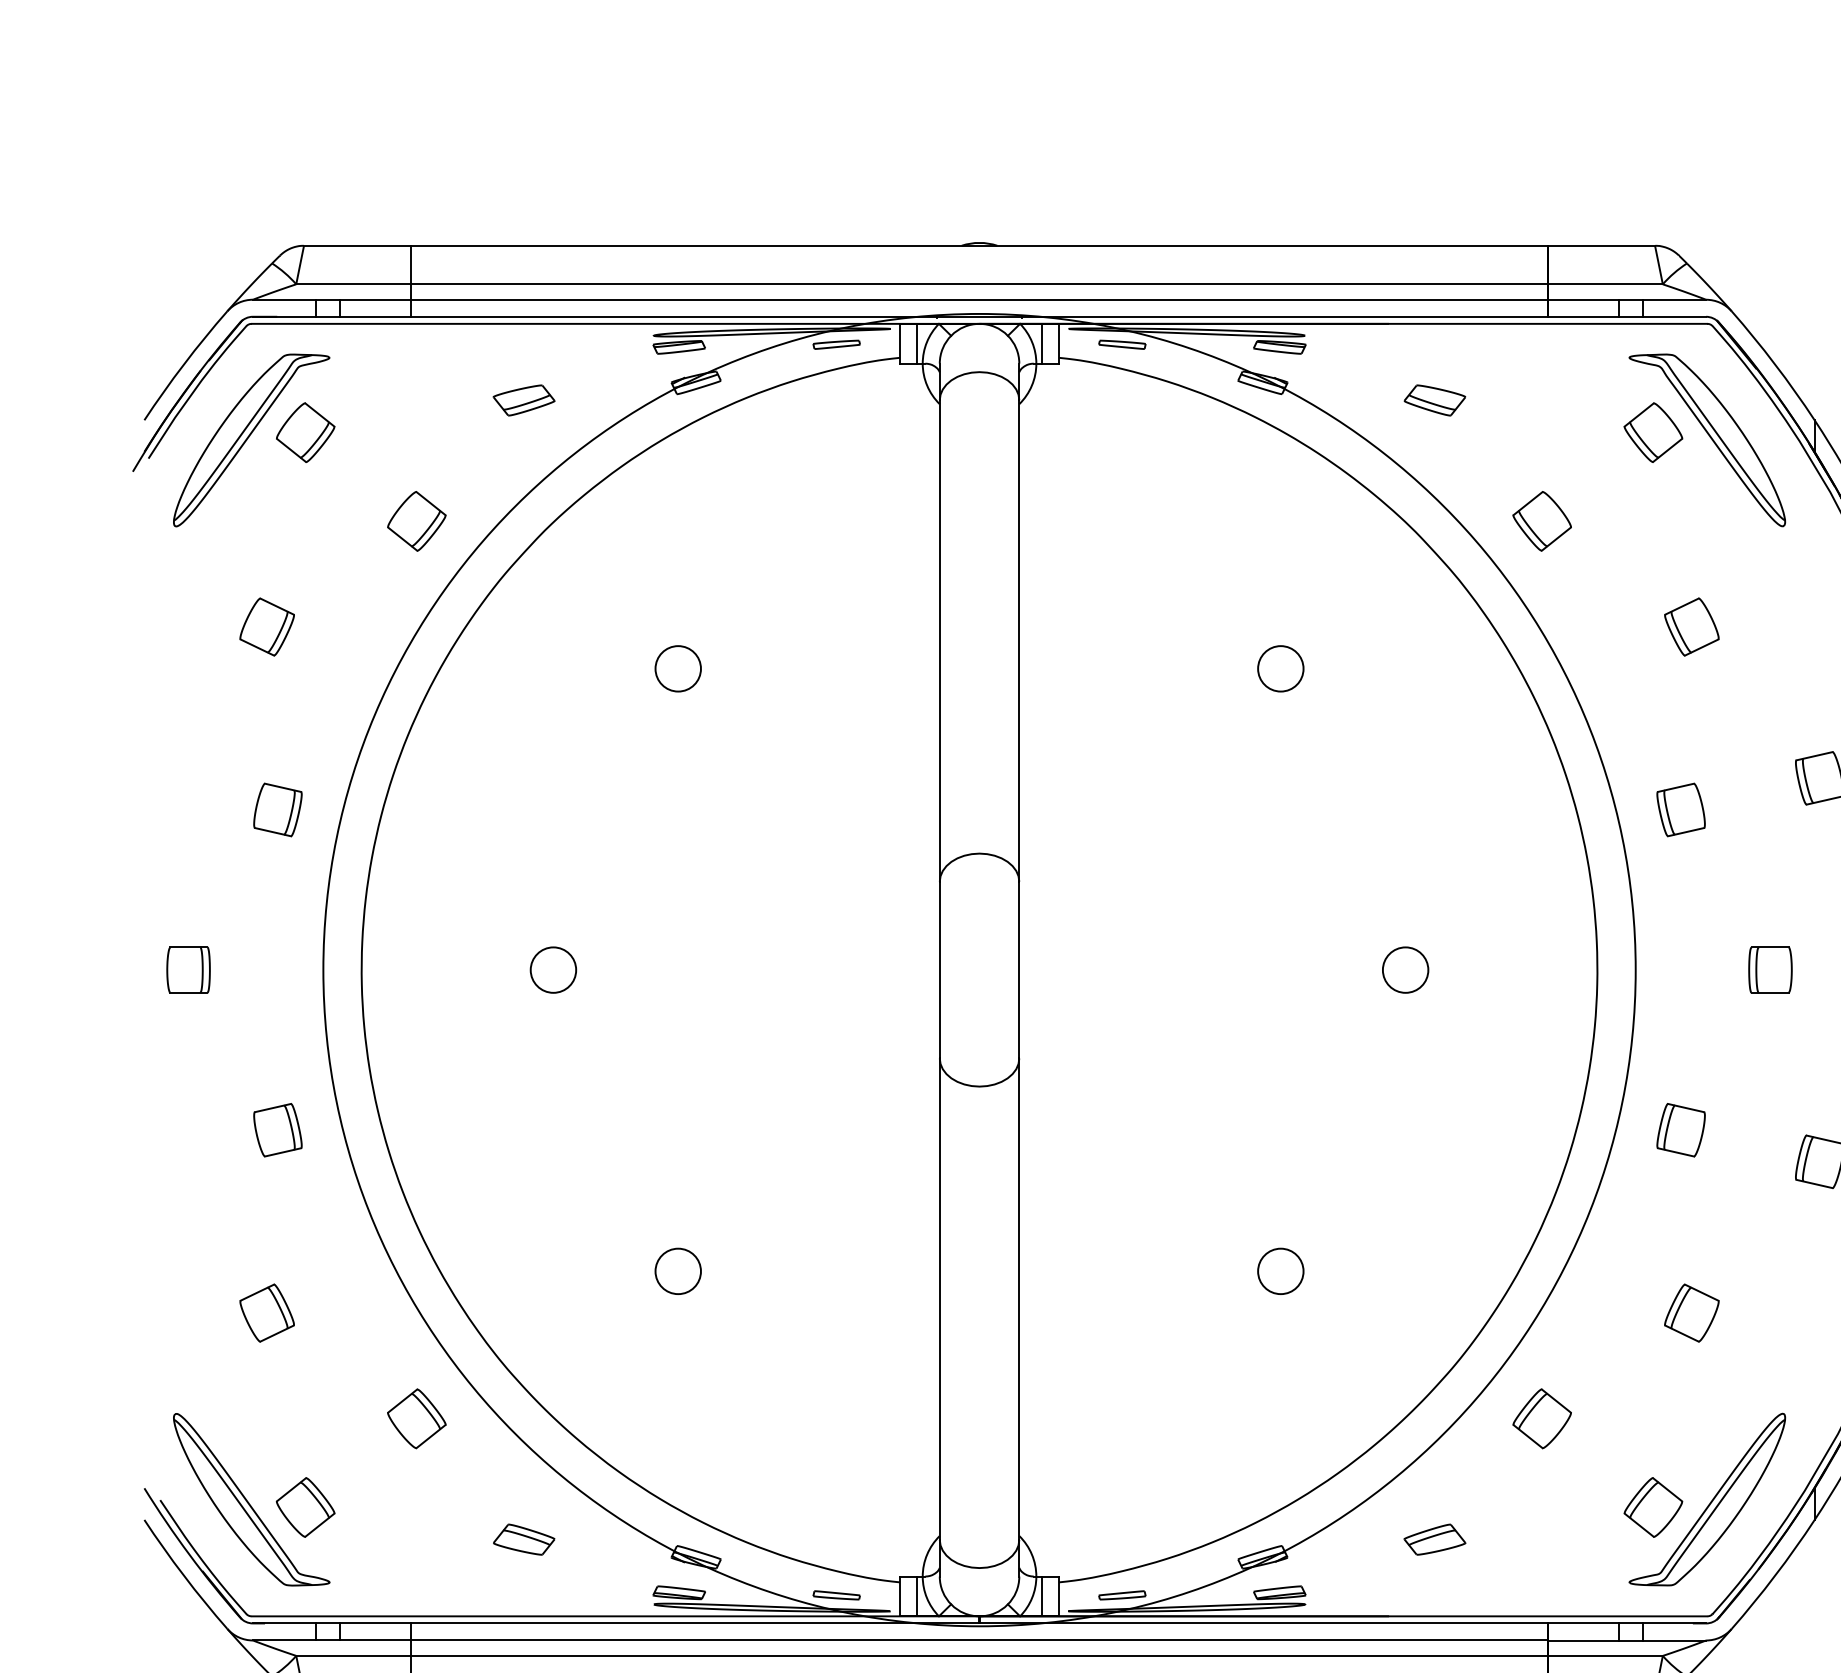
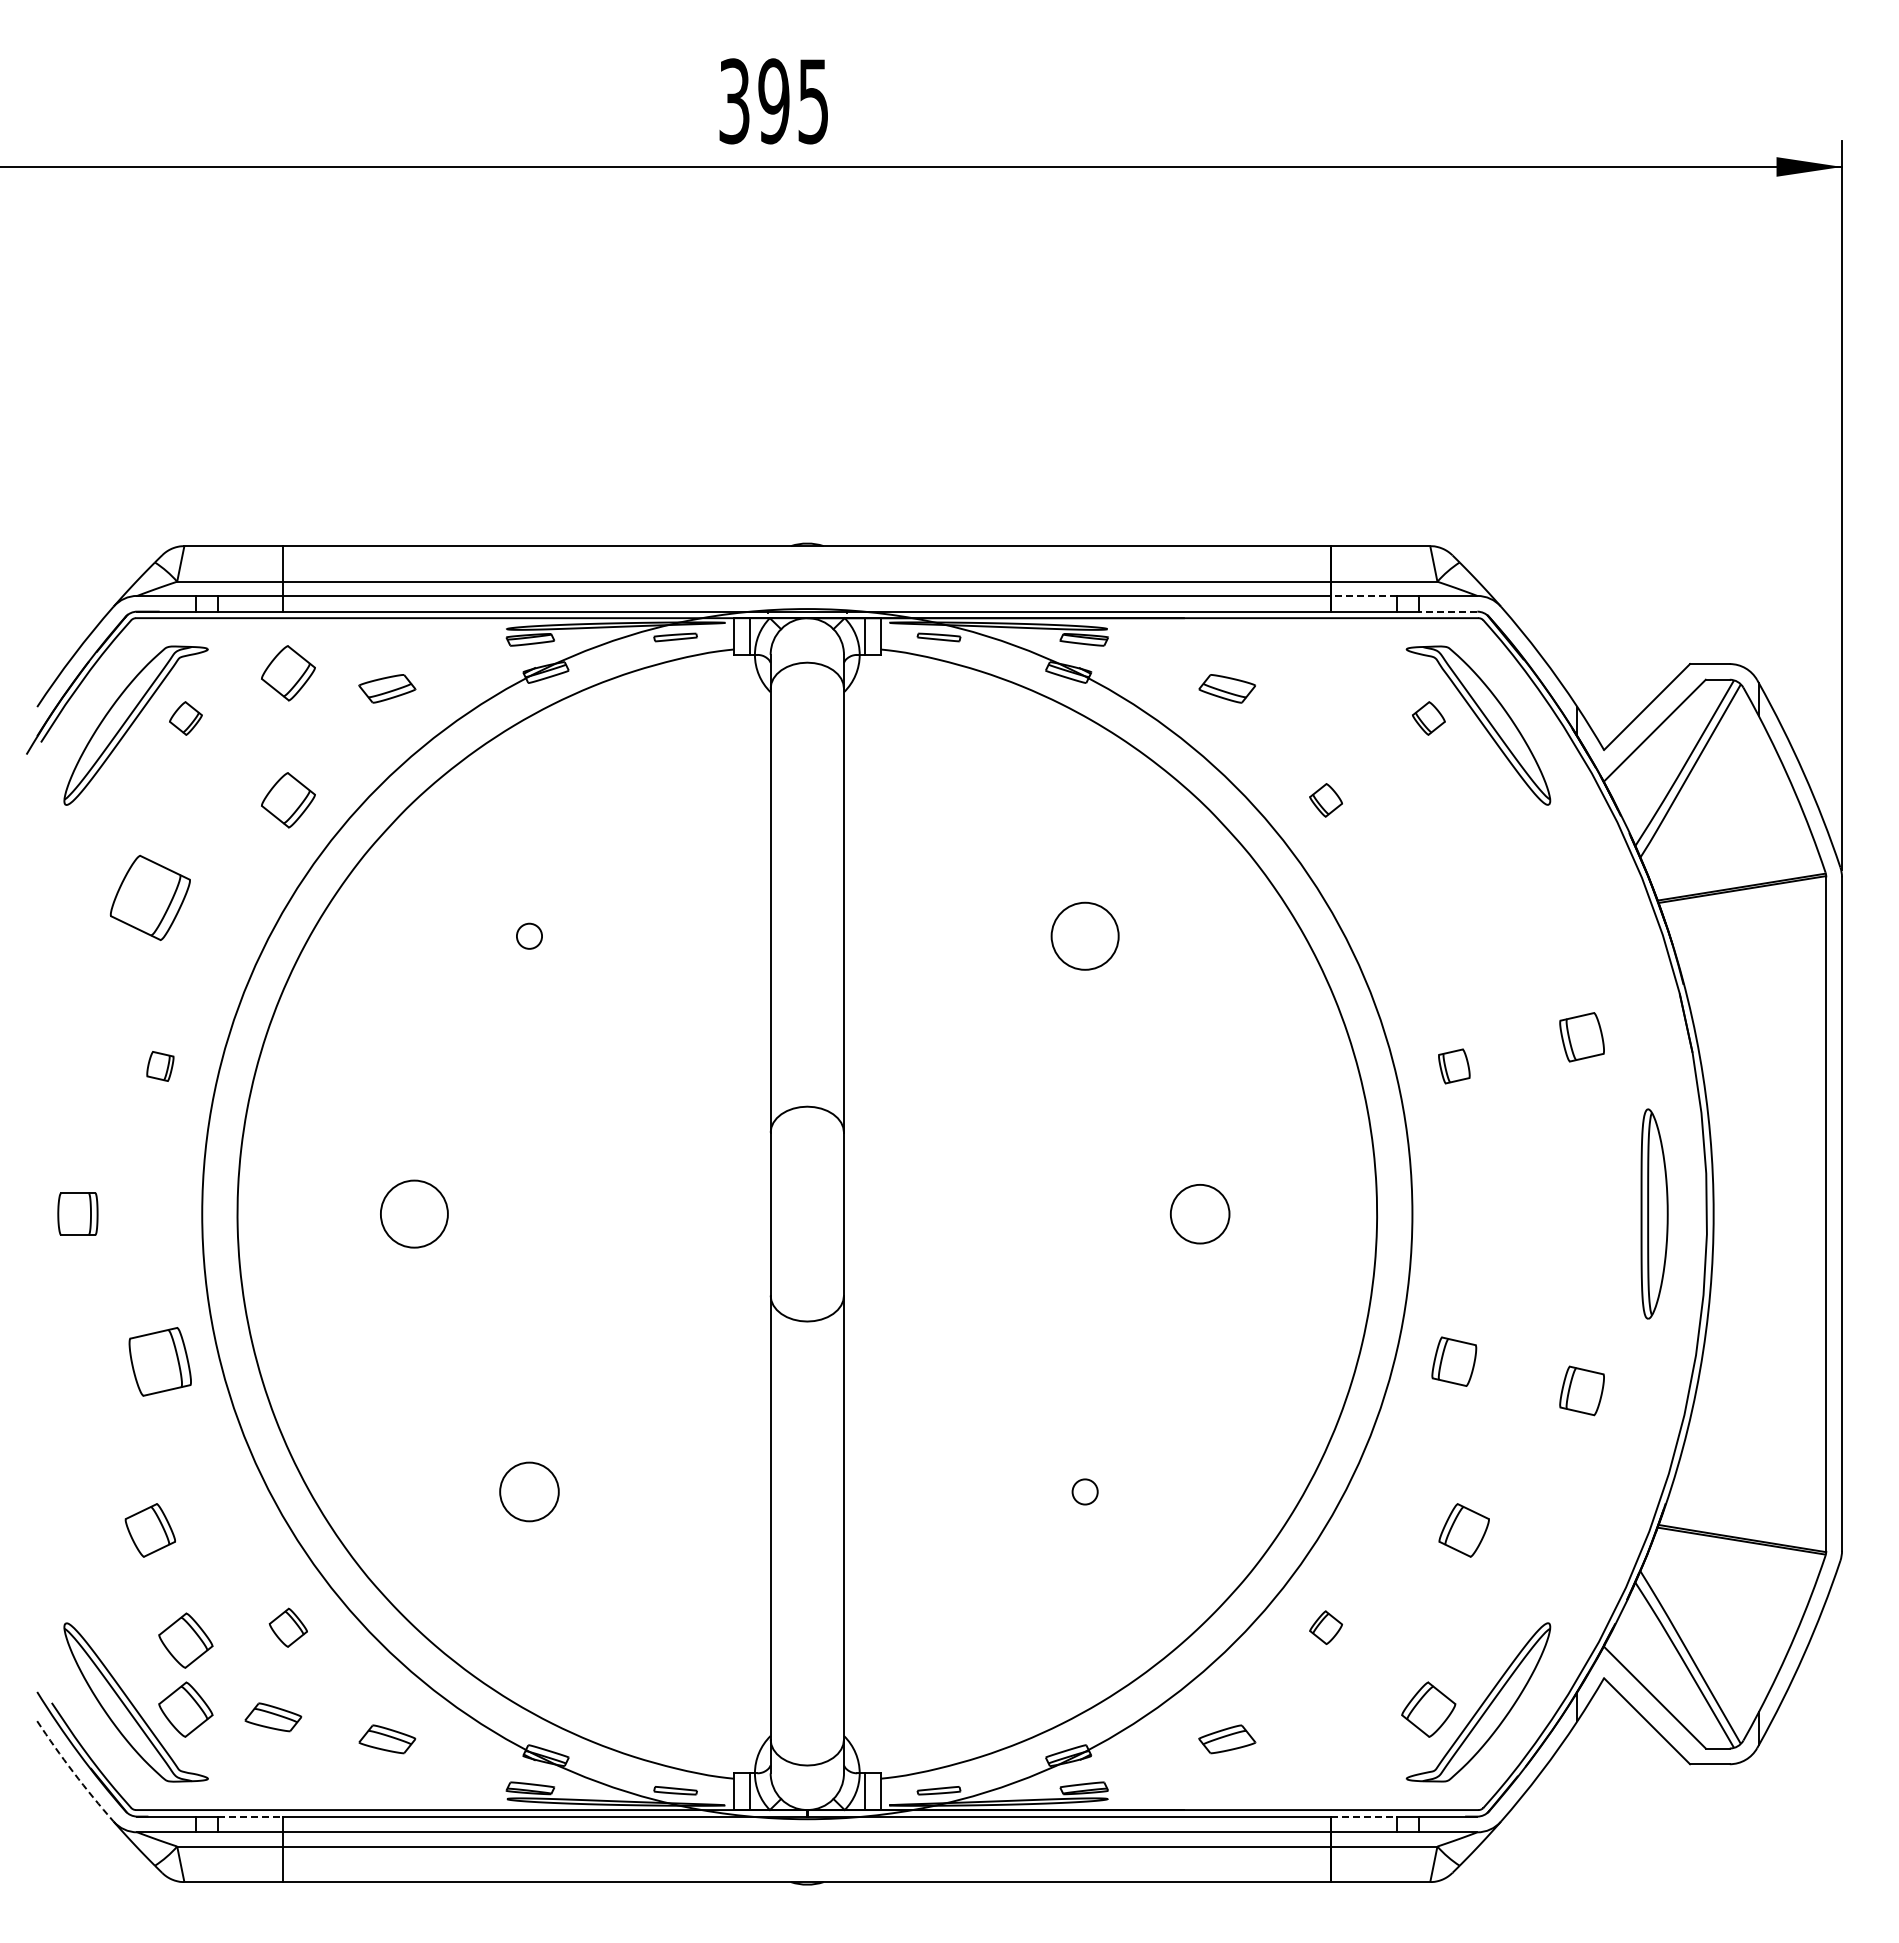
line: (1583, 299) -> (1364, 595), solid -> dashed
line: (1673, 316) -> (1447, 611), solid -> dashed
part: (416, 383) -> (288, 673), added
part: (305, 432) -> (185, 718), size x0.6
part: (1653, 432) -> (1428, 718), size x0.6
part: (1541, 521) -> (1325, 800), size x0.6
part: (267, 626) -> (150, 897), size x1.6
part: (1691, 626) -> (1463, 897), removed
circle: (678, 669) -> (529, 936), size x0.6
circle: (1281, 669) -> (1085, 936), size x1.6
part: (278, 810) -> (160, 1066), size x0.6
part: (1681, 810) -> (1454, 1066), size x0.7
circle: (1405, 969) -> (1200, 1213), size x1.4
part: (1770, 969) -> (1536, 1213), removed
circle: (553, 970) -> (414, 1214), size x1.6
part: (278, 1129) -> (160, 1361), size x1.4
circle: (678, 1270) -> (529, 1491), size x1.4
circle: (1281, 1270) -> (1085, 1491), size x0.6
part: (416, 1418) -> (288, 1627), size x0.7
part: (1541, 1418) -> (1325, 1627), size x0.6
part: (305, 1432) -> (185, 1640), added
part: (400, 1515) -> (273, 1717), added
arc: (183, 1575) -> (73, 1772), solid -> dashed
line: (375, 1623) -> (250, 1816), solid -> dashed
line: (1583, 1623) -> (1364, 1816), solid -> dashed

